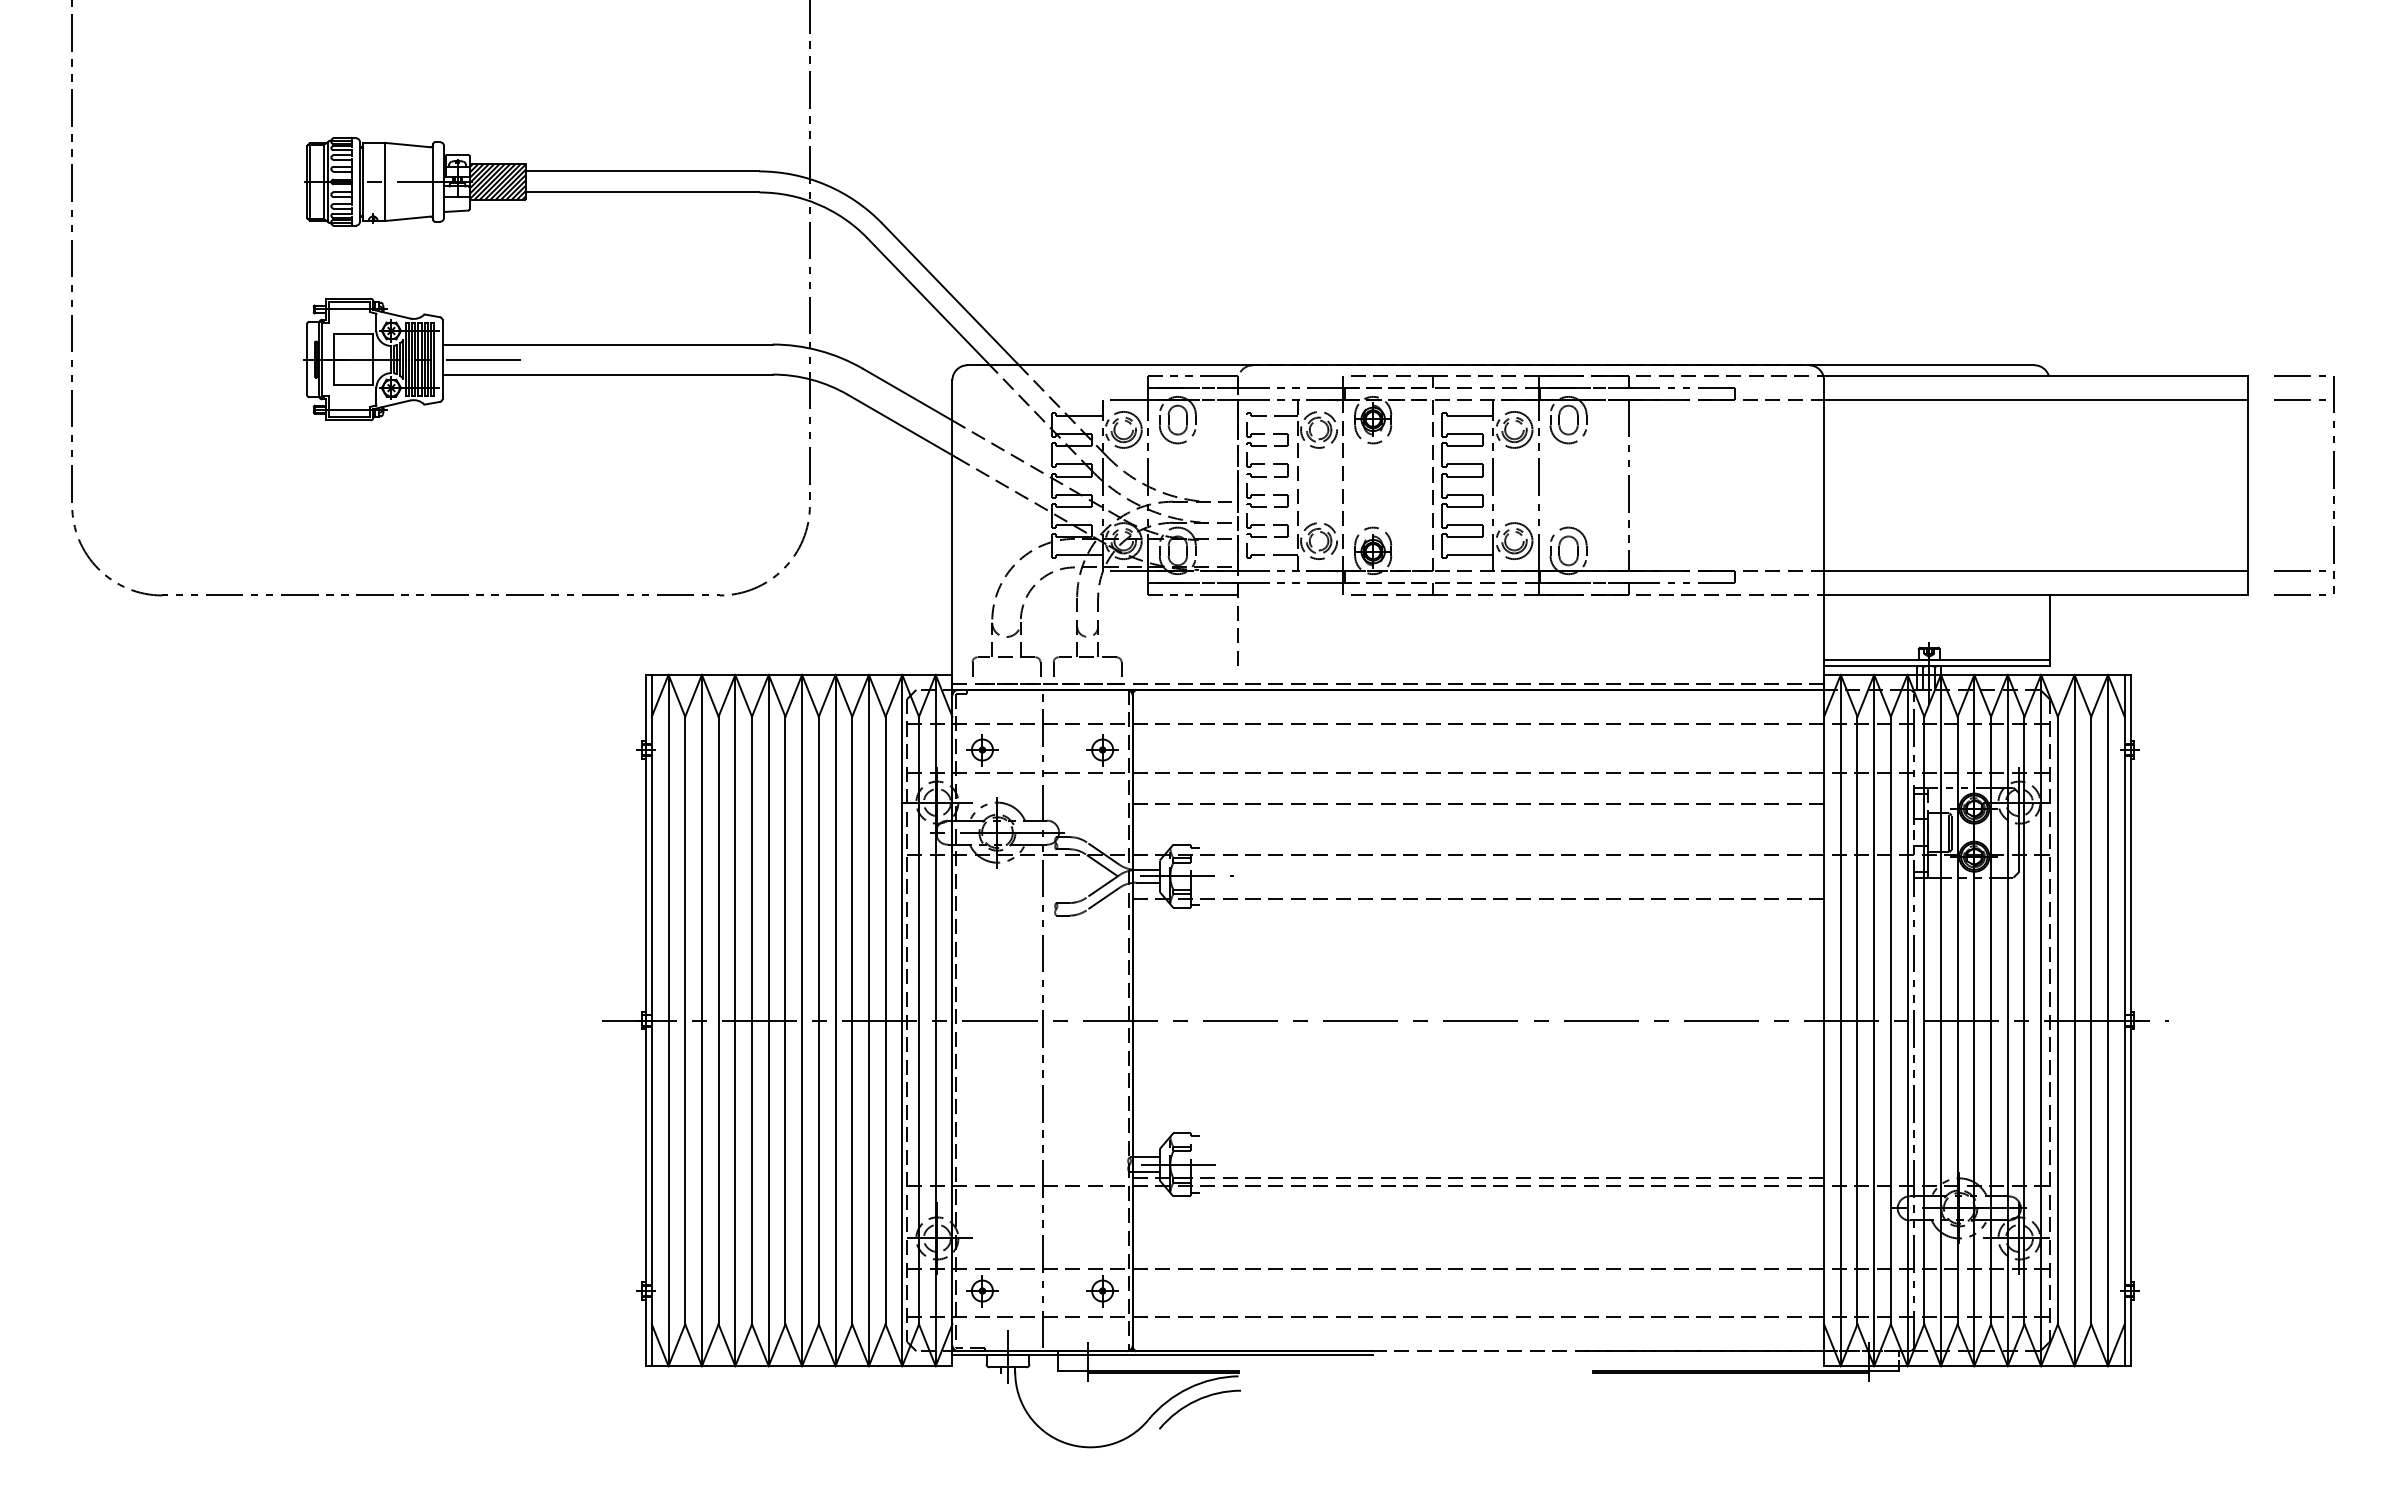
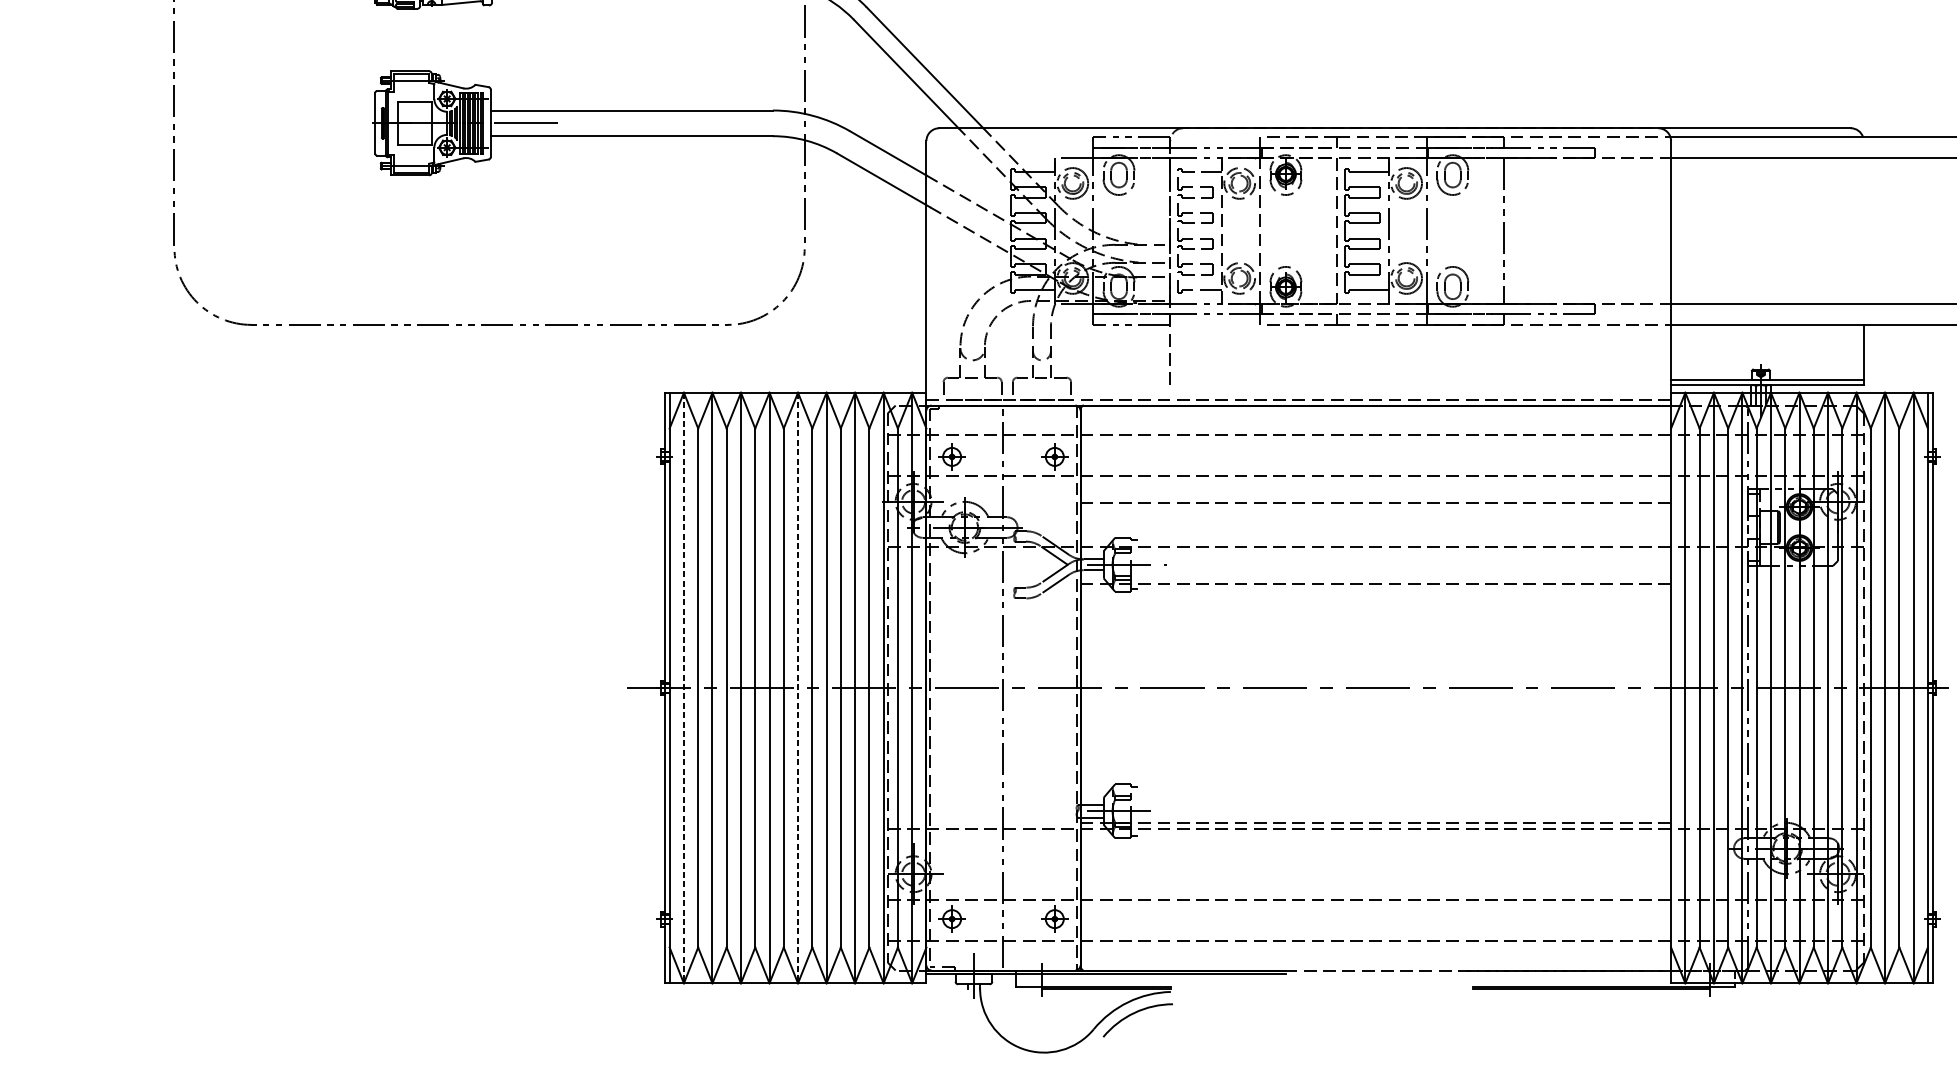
line: (668, 1020) -> (683, 687), solid -> dashed
line: (802, 1020) -> (798, 687), solid -> dashed

